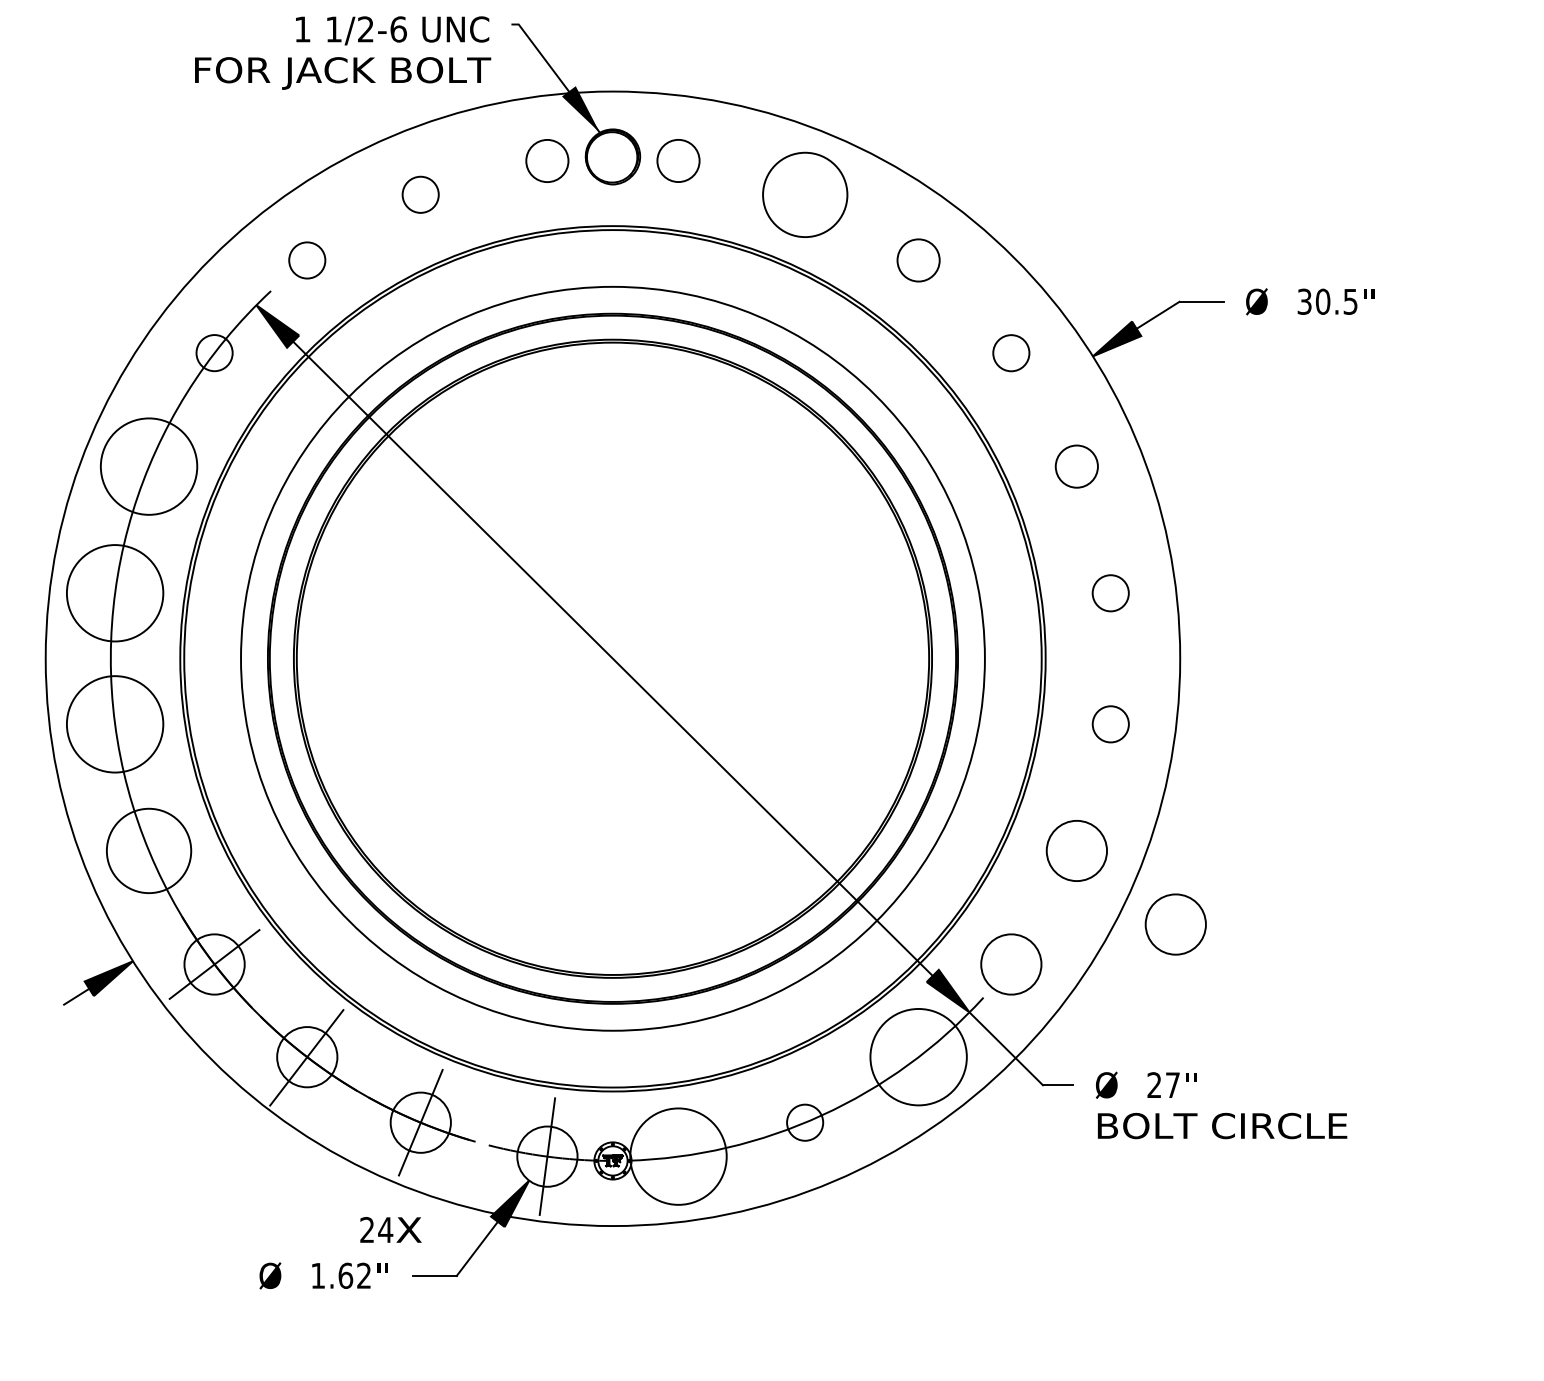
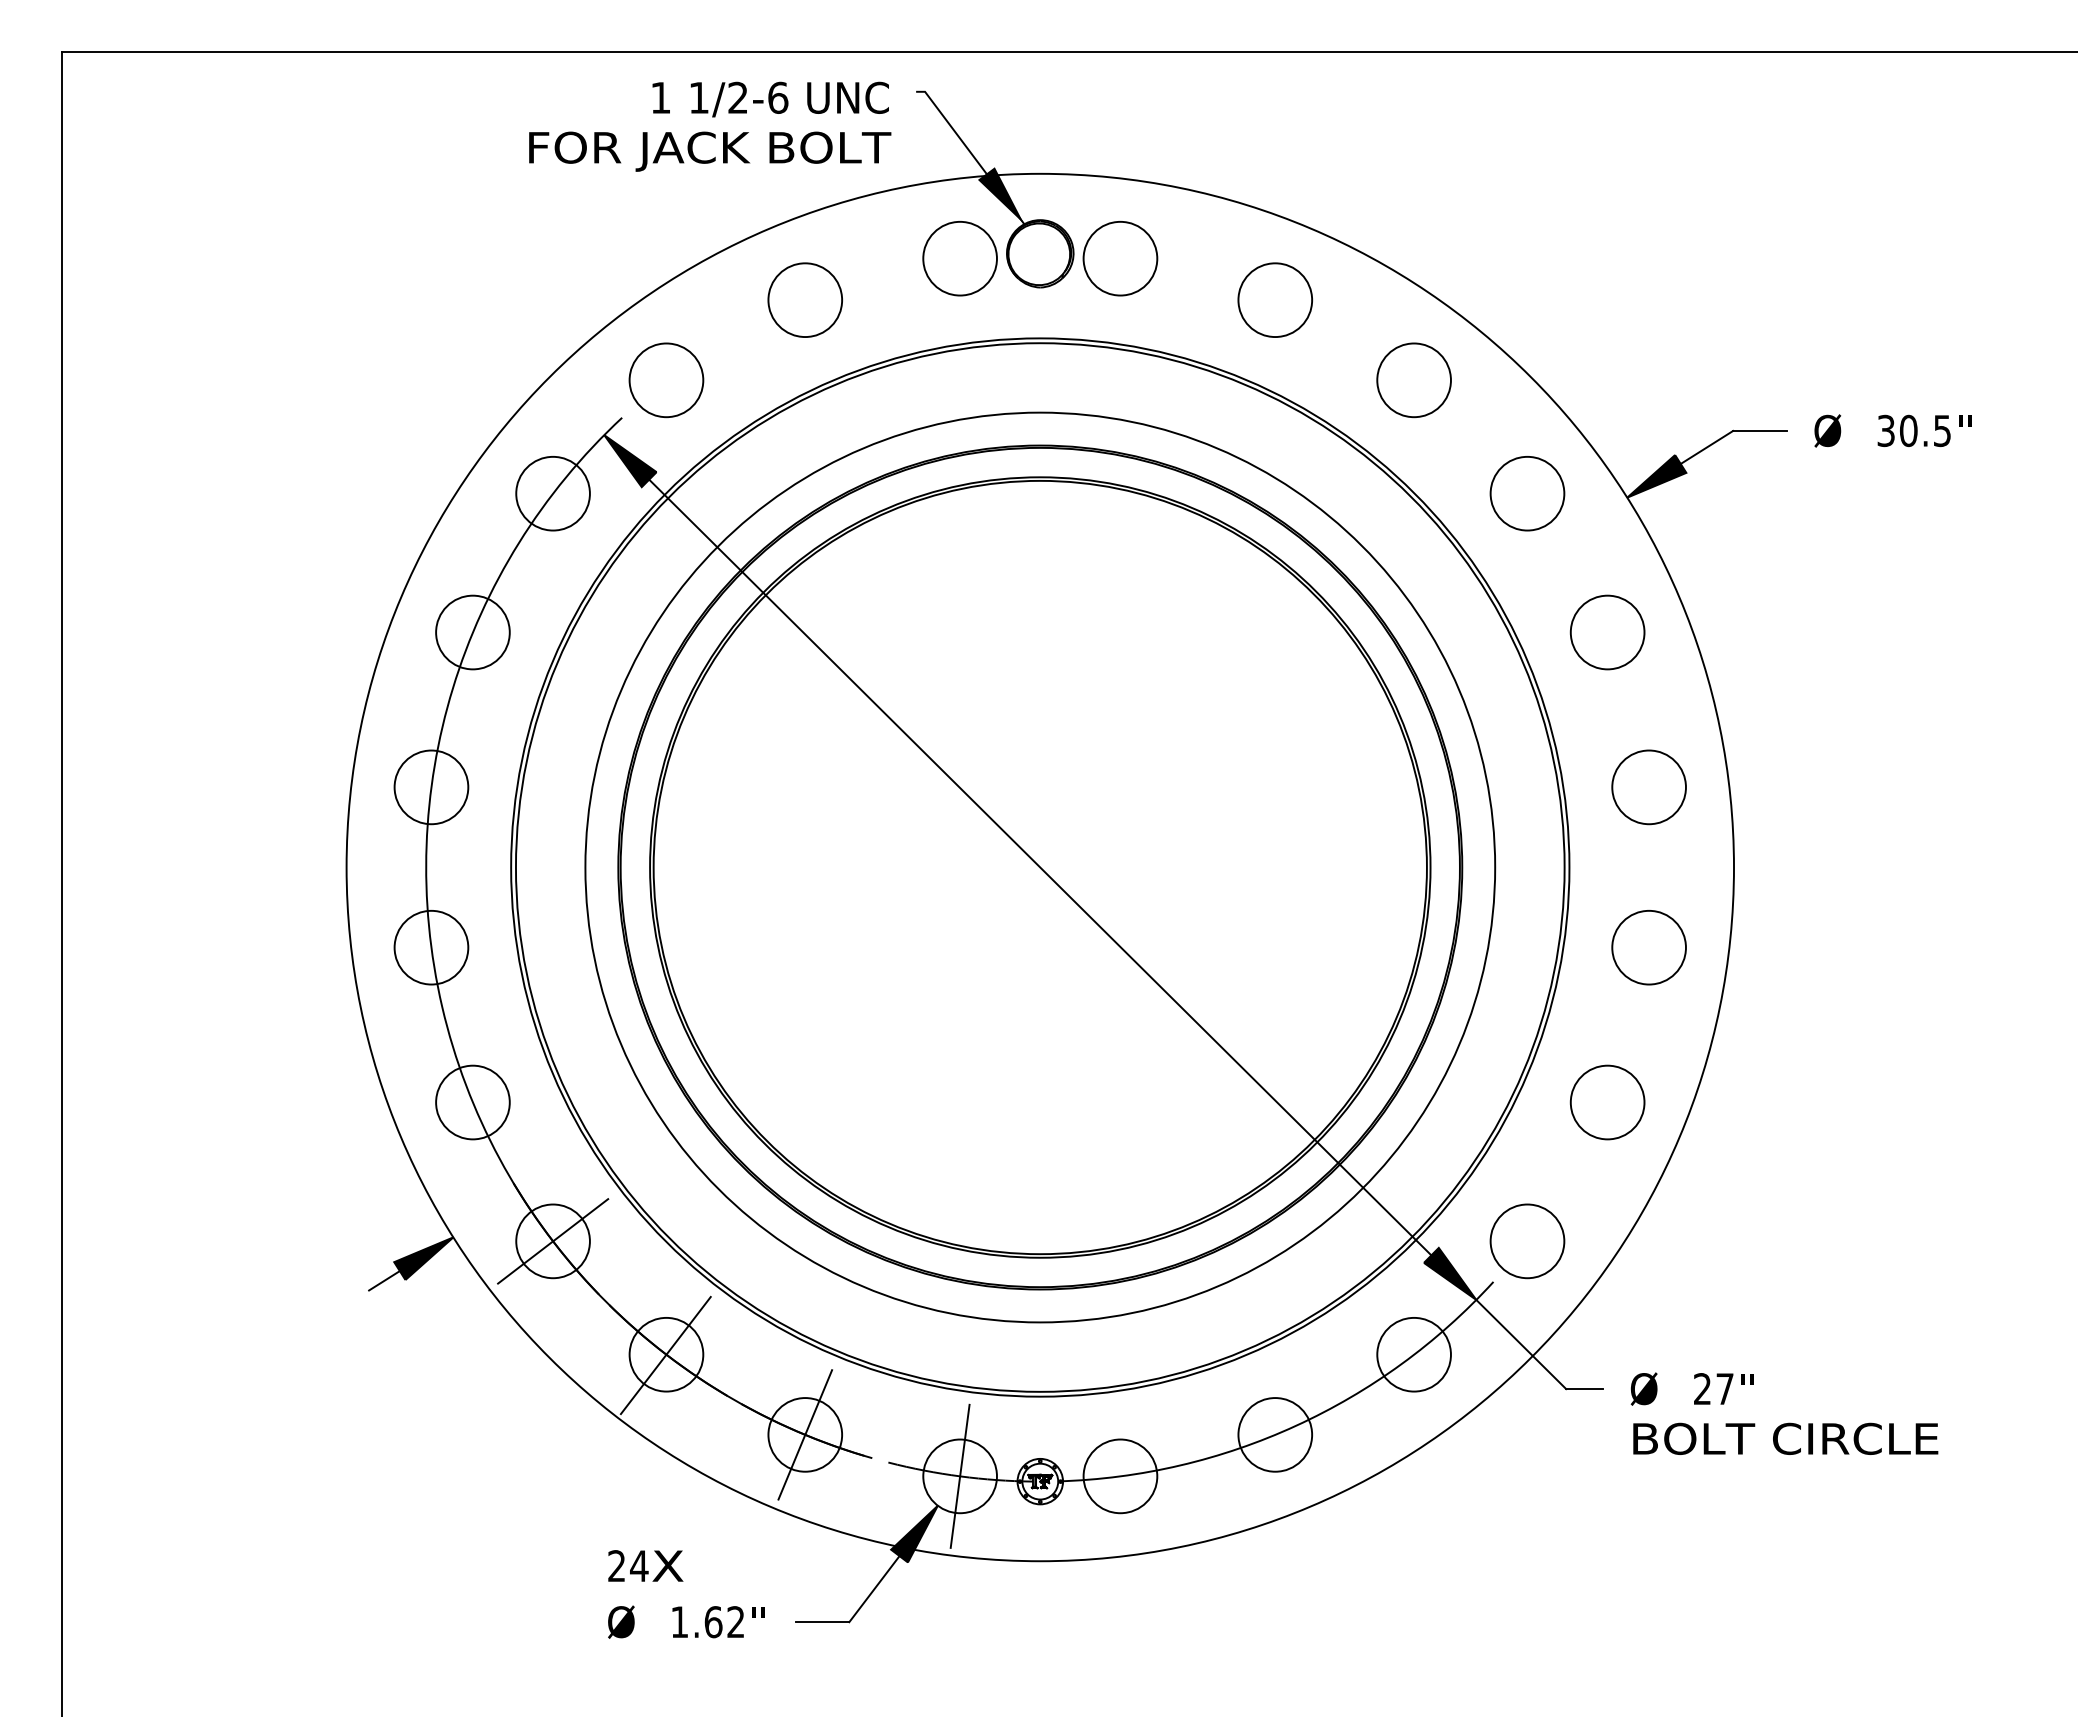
circle: (546, 160) -> (959, 258), size x1.43
circle: (678, 160) -> (1120, 258), size x1.43
circle: (420, 194) -> (804, 299), size x1.67
circle: (804, 194) -> (1274, 299), size x0.71
circle: (307, 260) -> (666, 380), size x1.67
circle: (918, 260) -> (1413, 380), size x1.43
circle: (214, 352) -> (552, 493), size x1.67
circle: (1011, 352) -> (1527, 493), size x1.67
circle: (148, 466) -> (472, 632), size x0.62
circle: (1076, 466) -> (1607, 632), size x1.43
circle: (115, 593) -> (431, 787), size x0.62
circle: (1110, 593) -> (1648, 787), size x1.67
circle: (115, 724) -> (431, 947), size x0.62
circle: (1110, 724) -> (1648, 947), size x1.67
circle: (148, 850) -> (472, 1102), size x0.71
circle: (1175, 924) -> (1728, 1192), removed
circle: (918, 1057) -> (1413, 1354), size x0.62
circle: (805, 1122) -> (1275, 1434), size x1.67
circle: (678, 1156) -> (1120, 1476), size x0.62
text: (390, 1229) -> (645, 1565), moved

